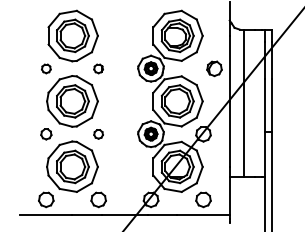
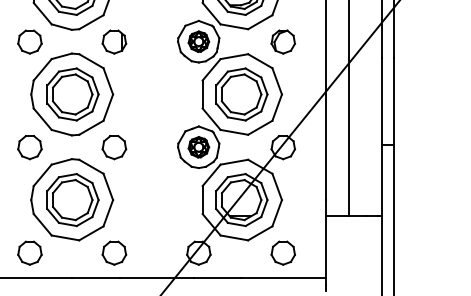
part: (46, 68) -> (30, 41), size x1.67
part: (98, 68) -> (114, 41), size x1.67
part: (214, 68) -> (283, 41), moved
part: (46, 134) -> (30, 147), size x1.43
part: (98, 134) -> (114, 147), size x1.67

